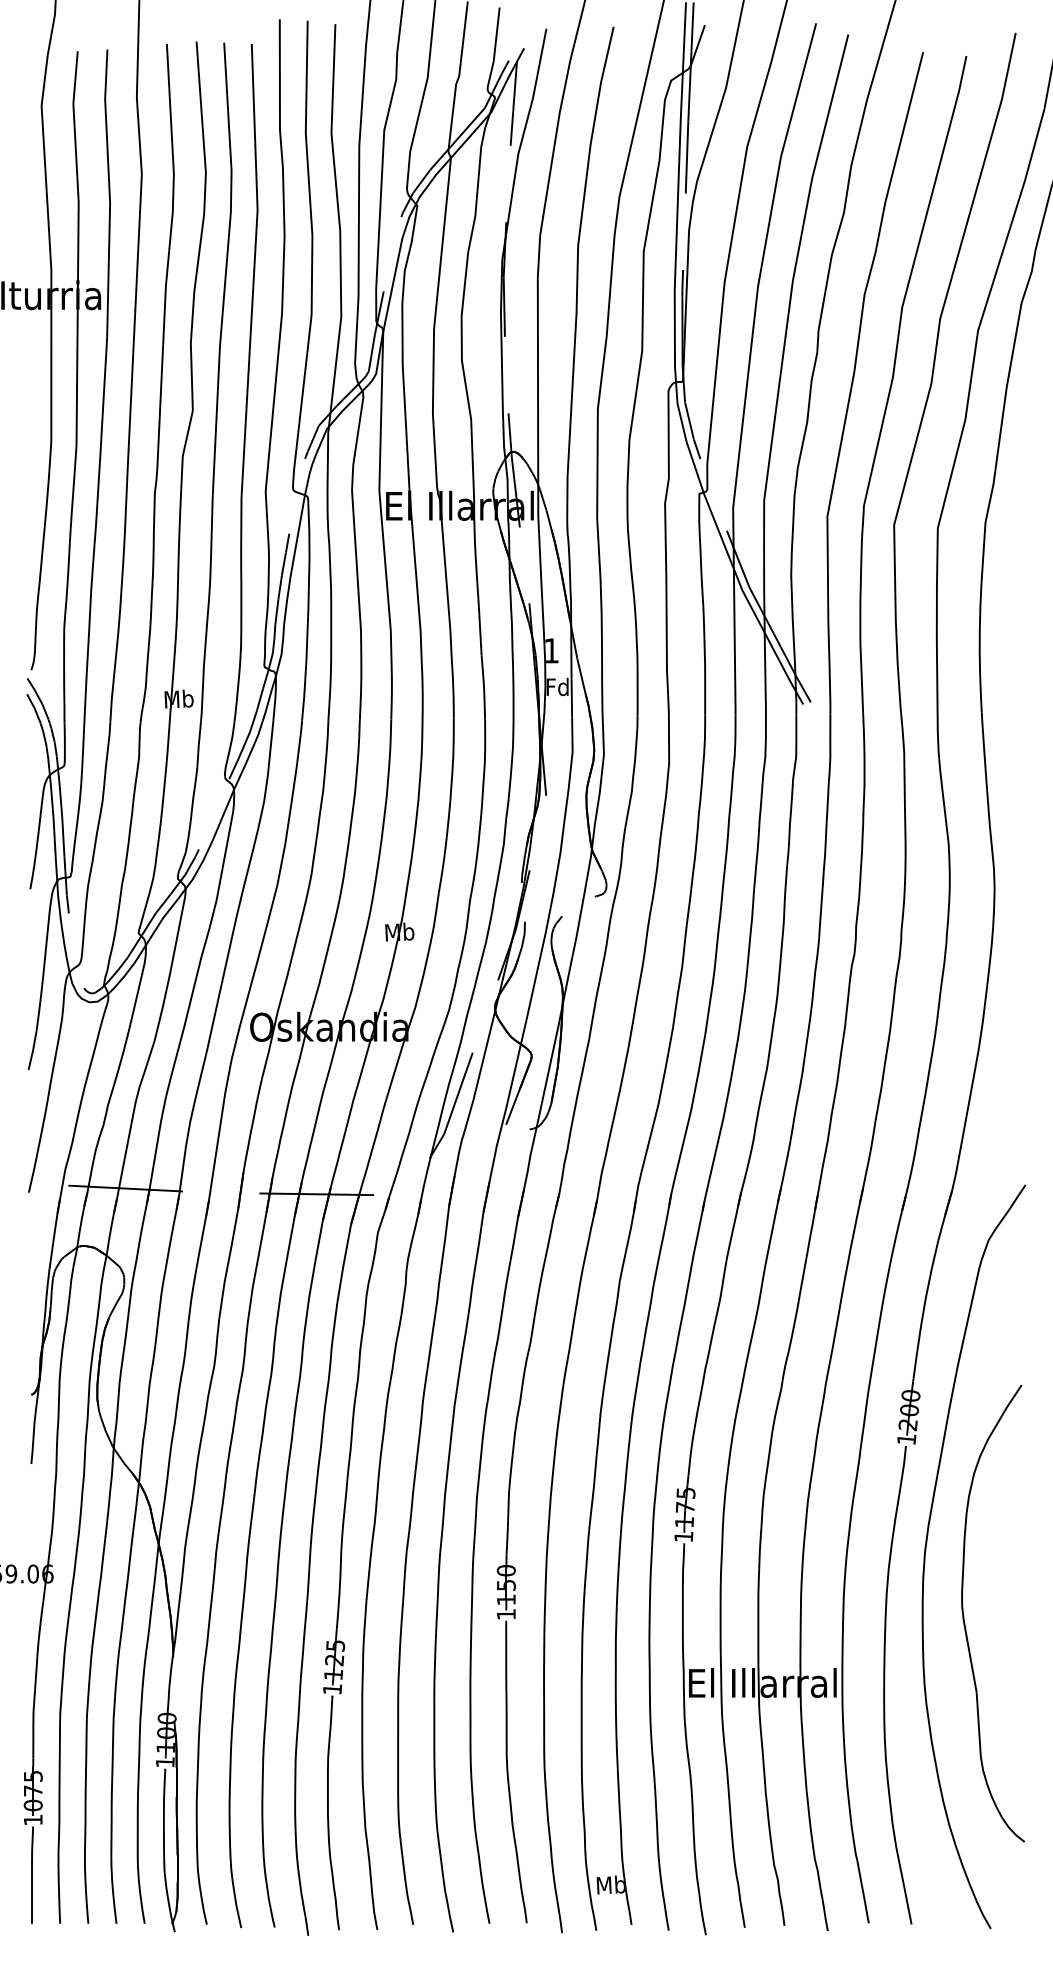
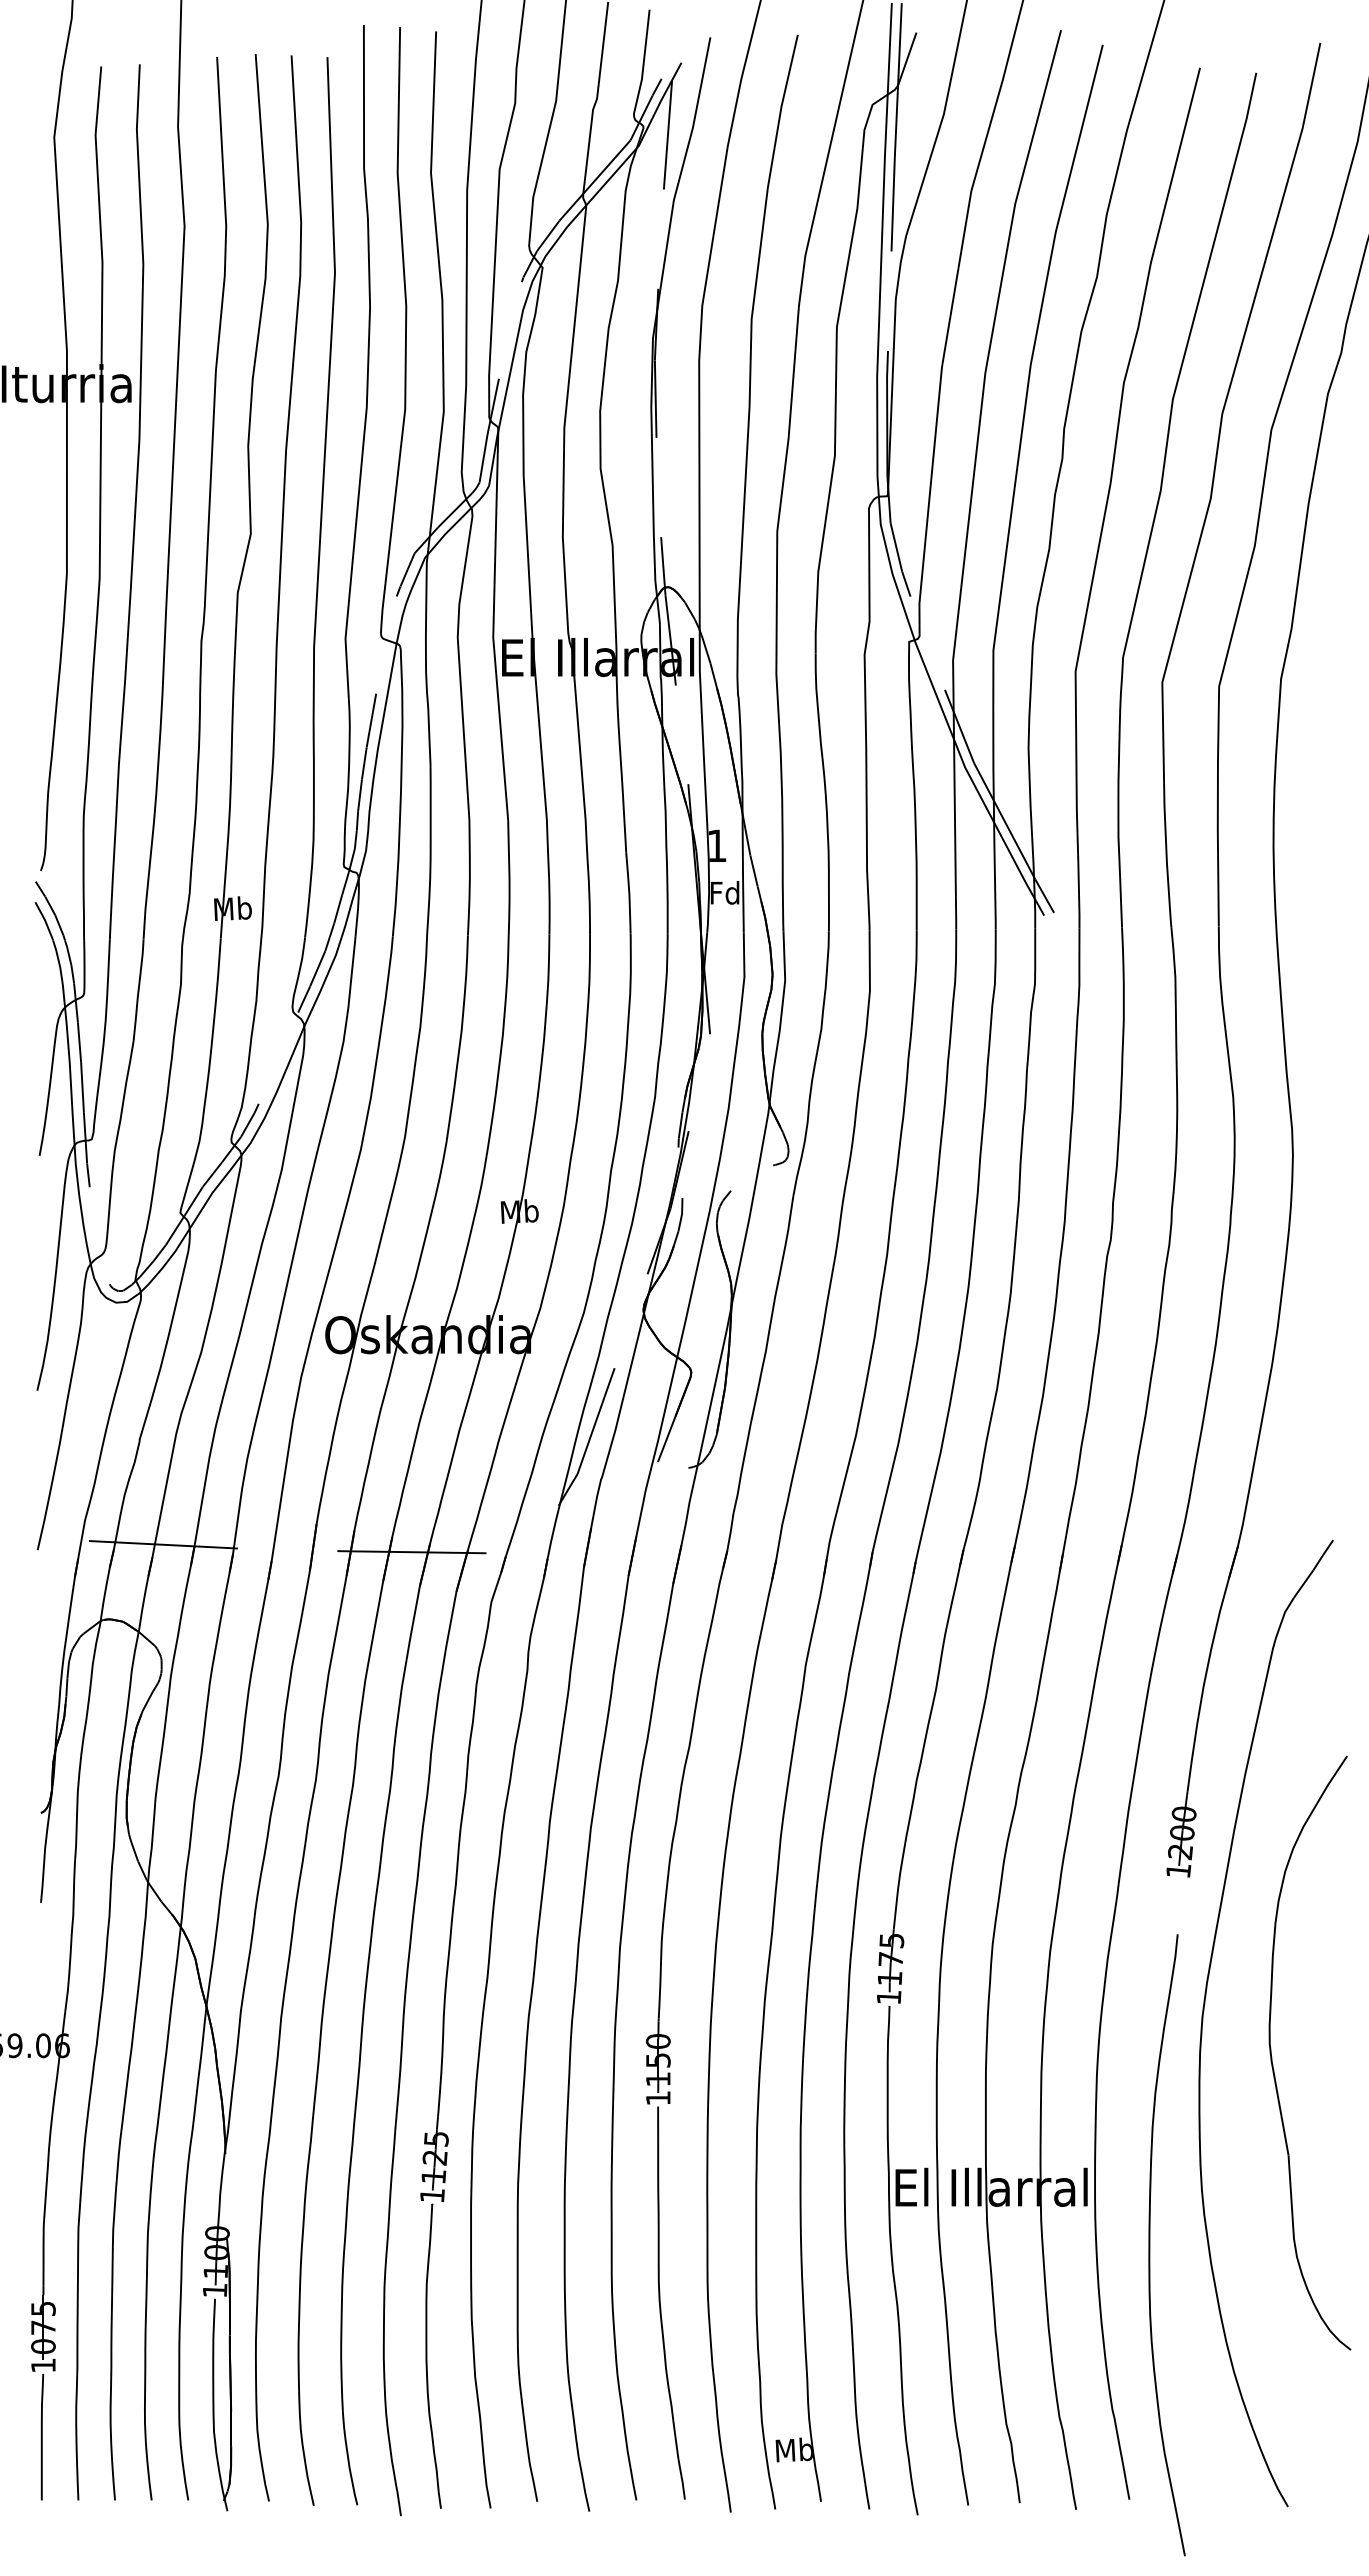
part: (964, 1616) -> (1272, 2057), moved
curve: (885, 1685) -> (1150, 2245), moved

